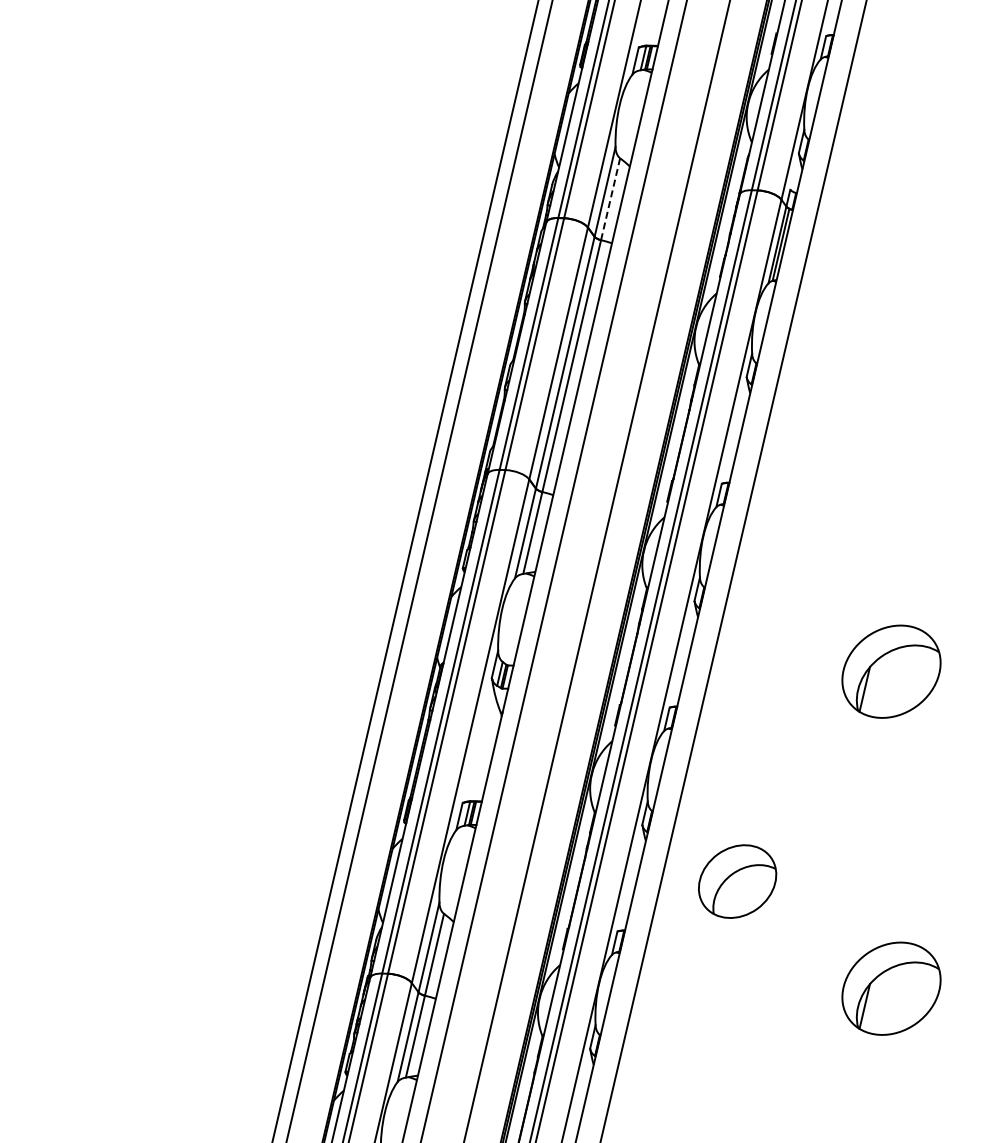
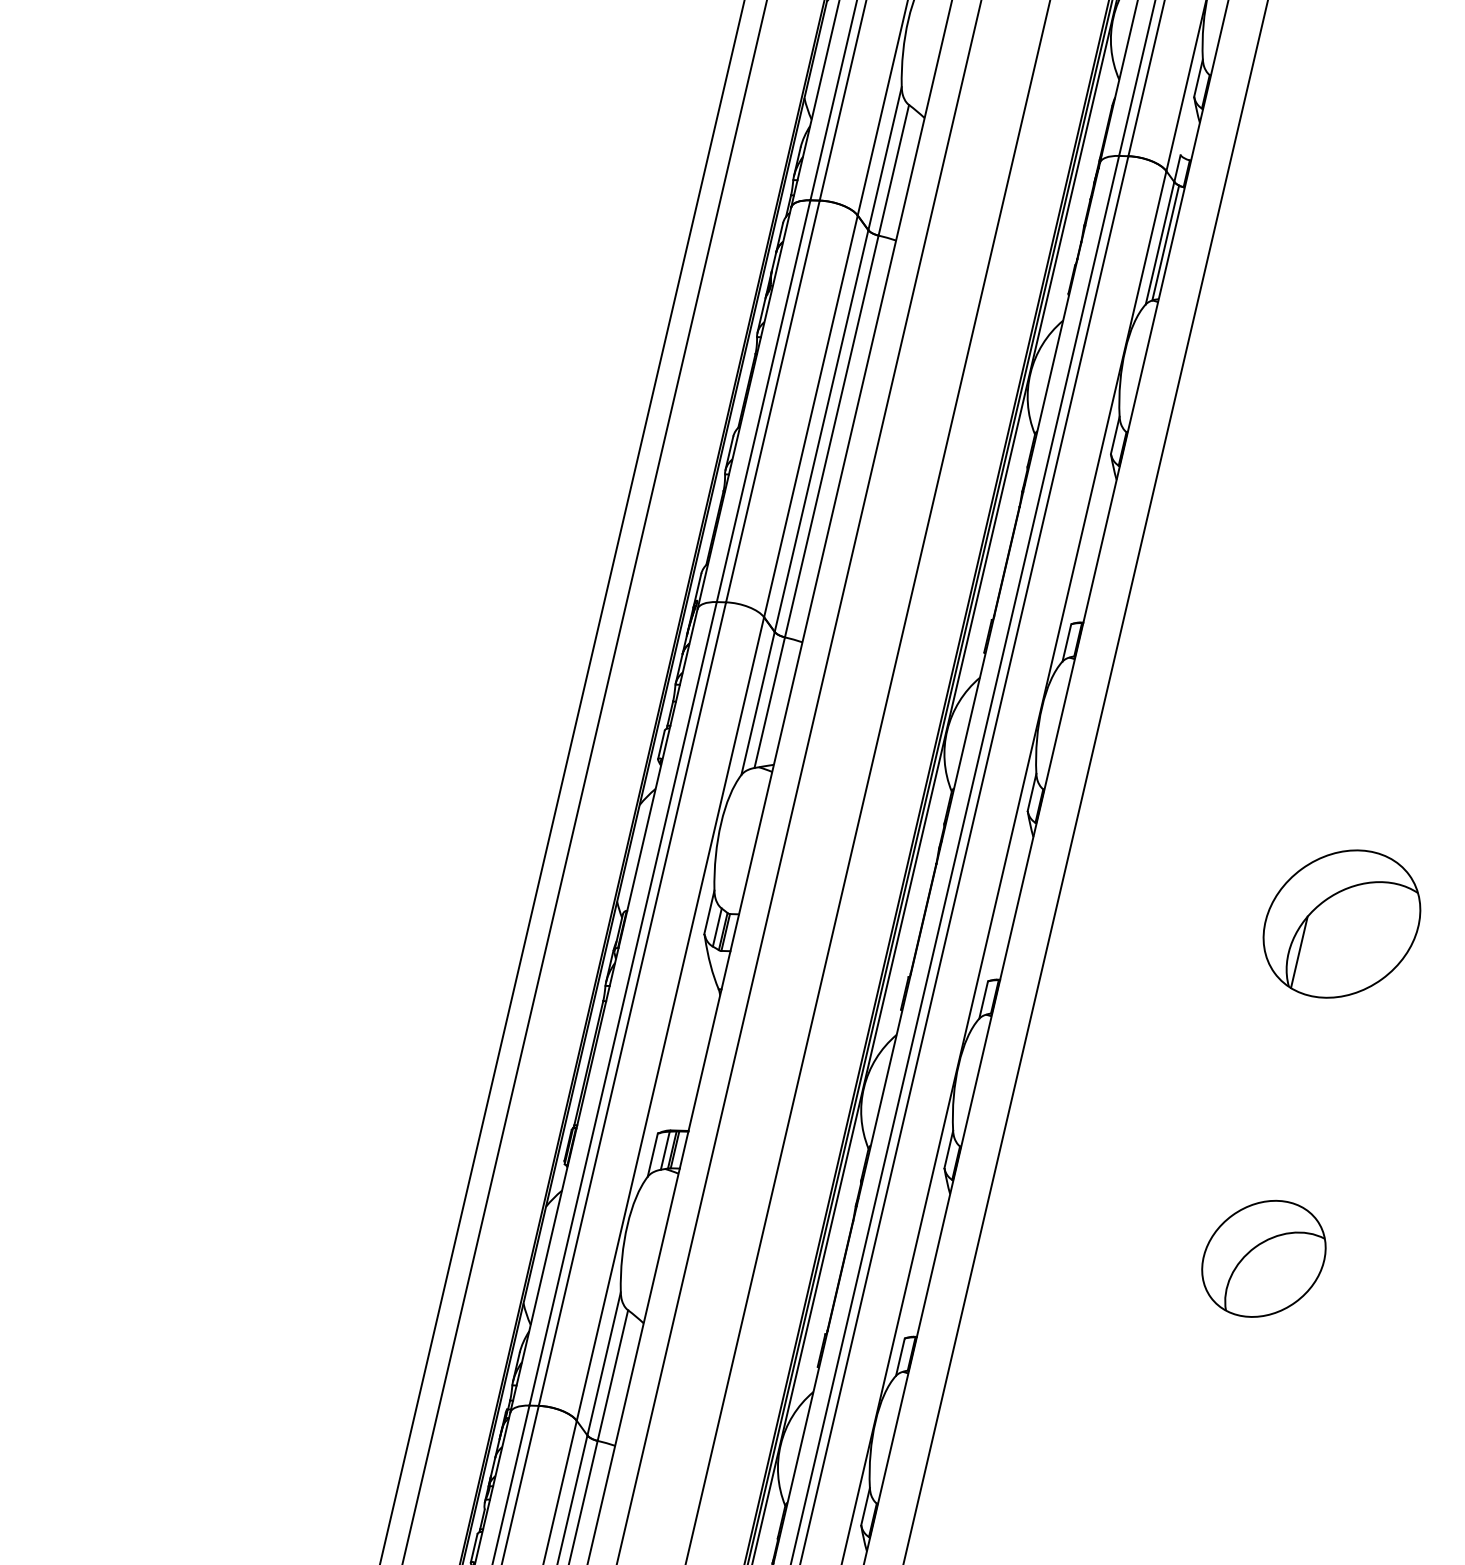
line: (610, 199) -> (893, 170), dashed -> solid
part: (737, 881) -> (1263, 1258), moved
part: (891, 988) -> (1341, 1429), removed

